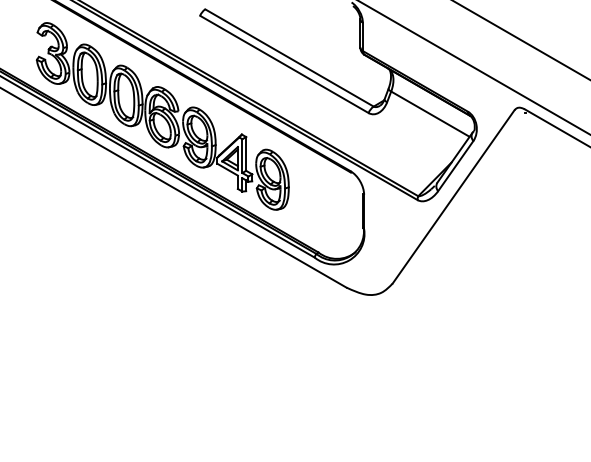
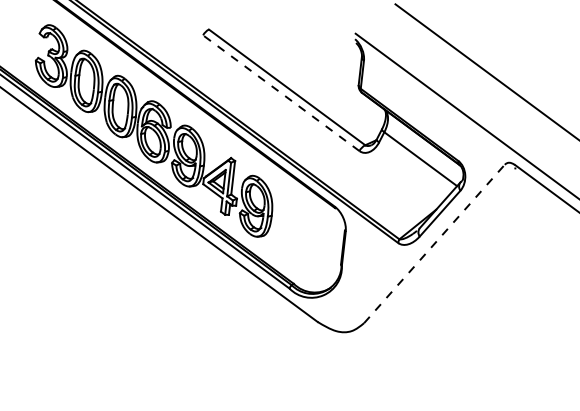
line: (283, 64) -> (280, 93), solid -> dashed
line: (453, 196) -> (434, 243), solid -> dashed

